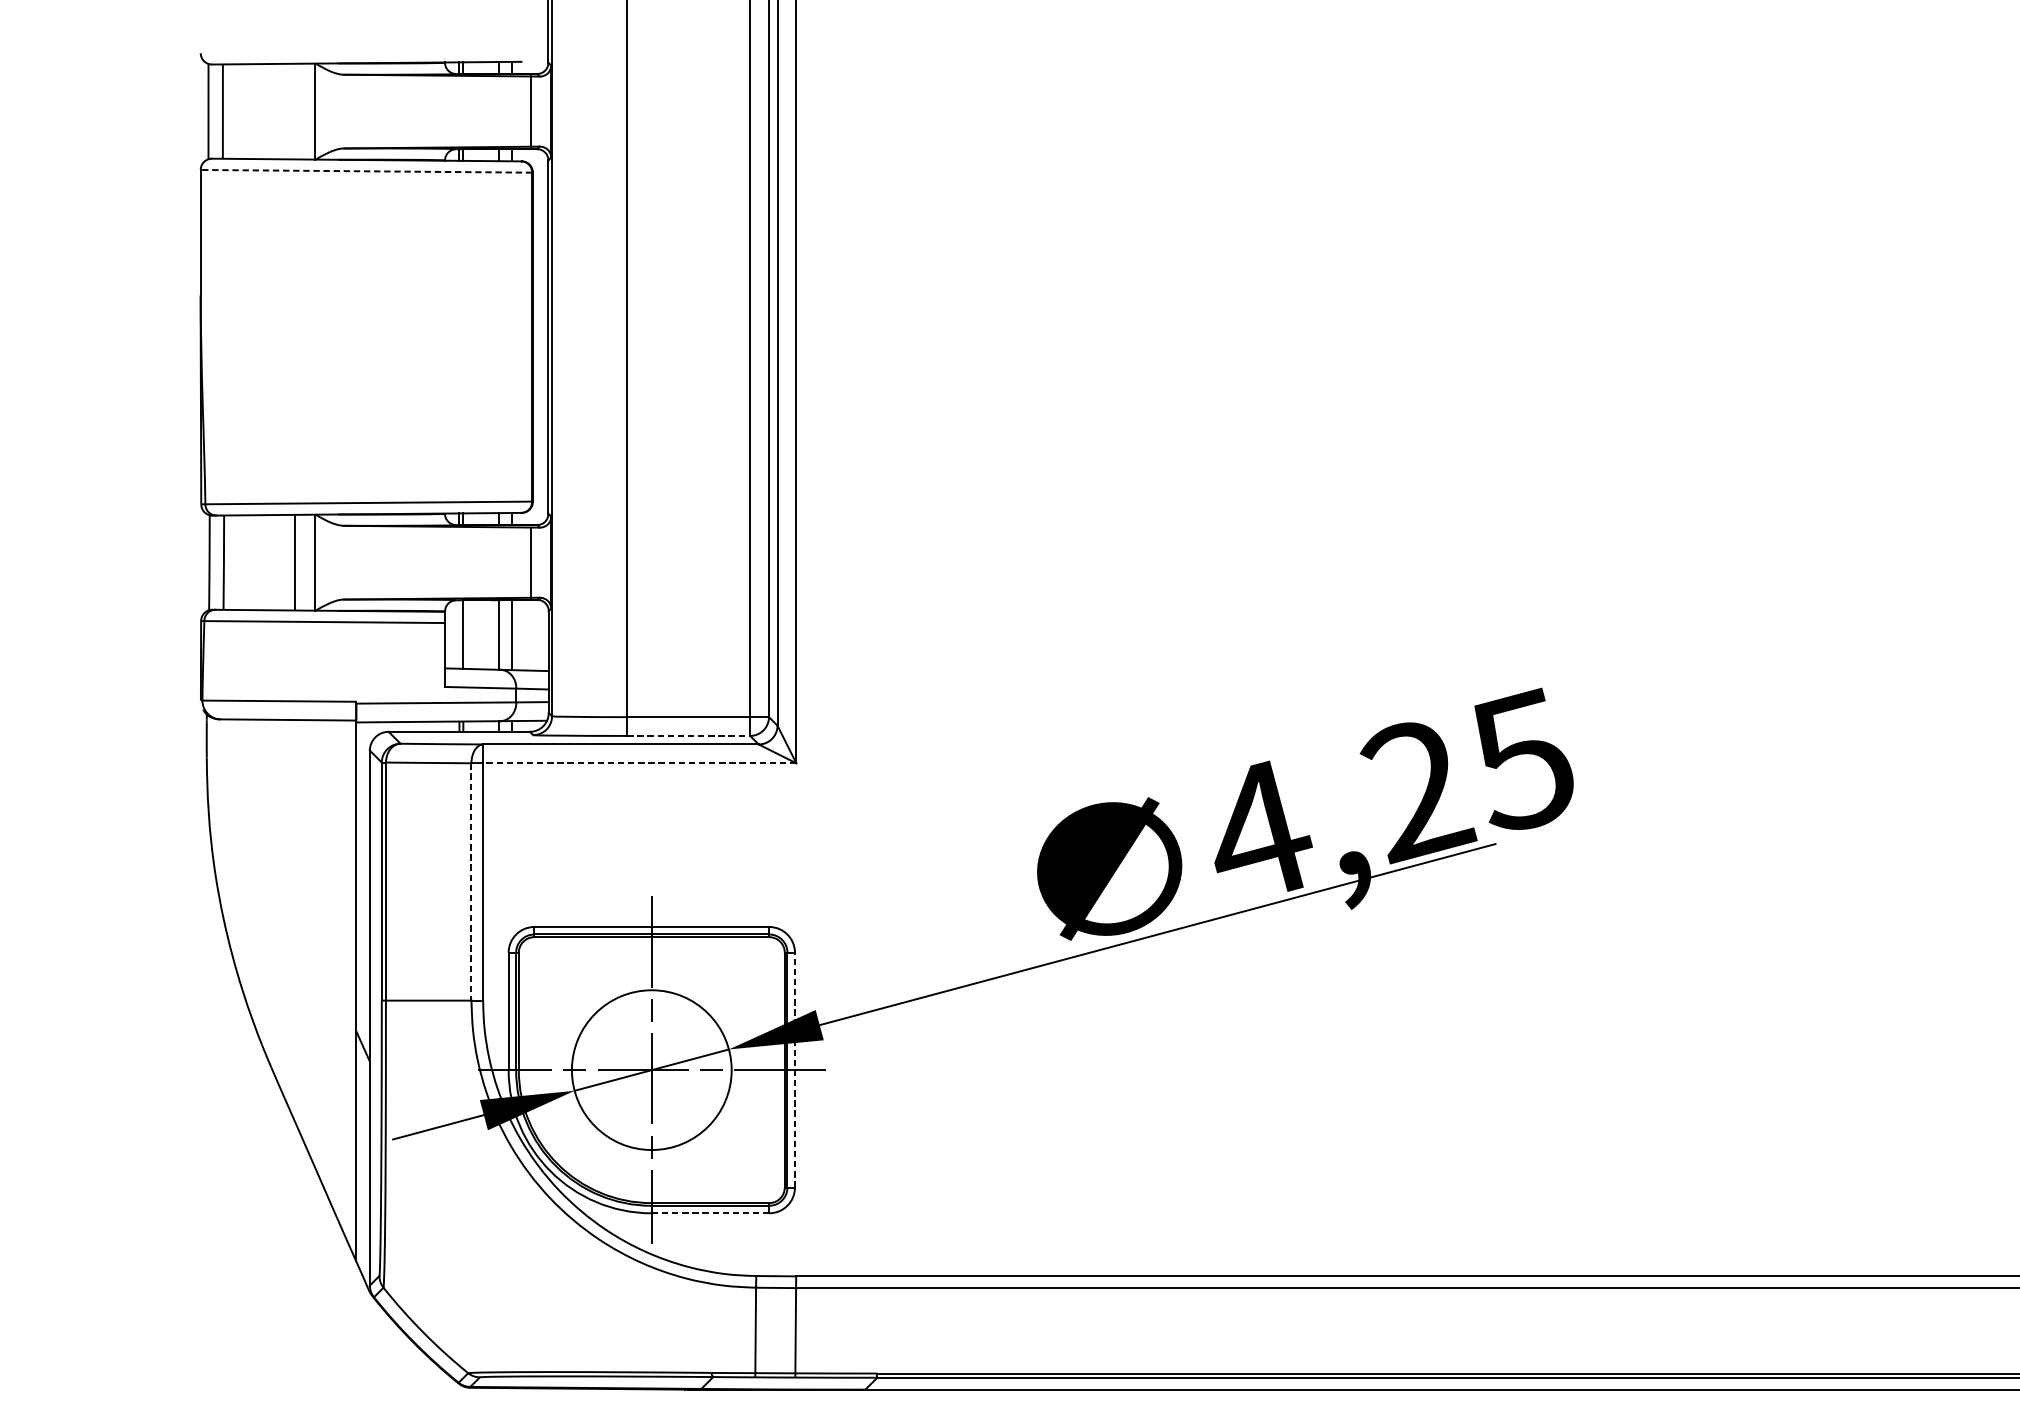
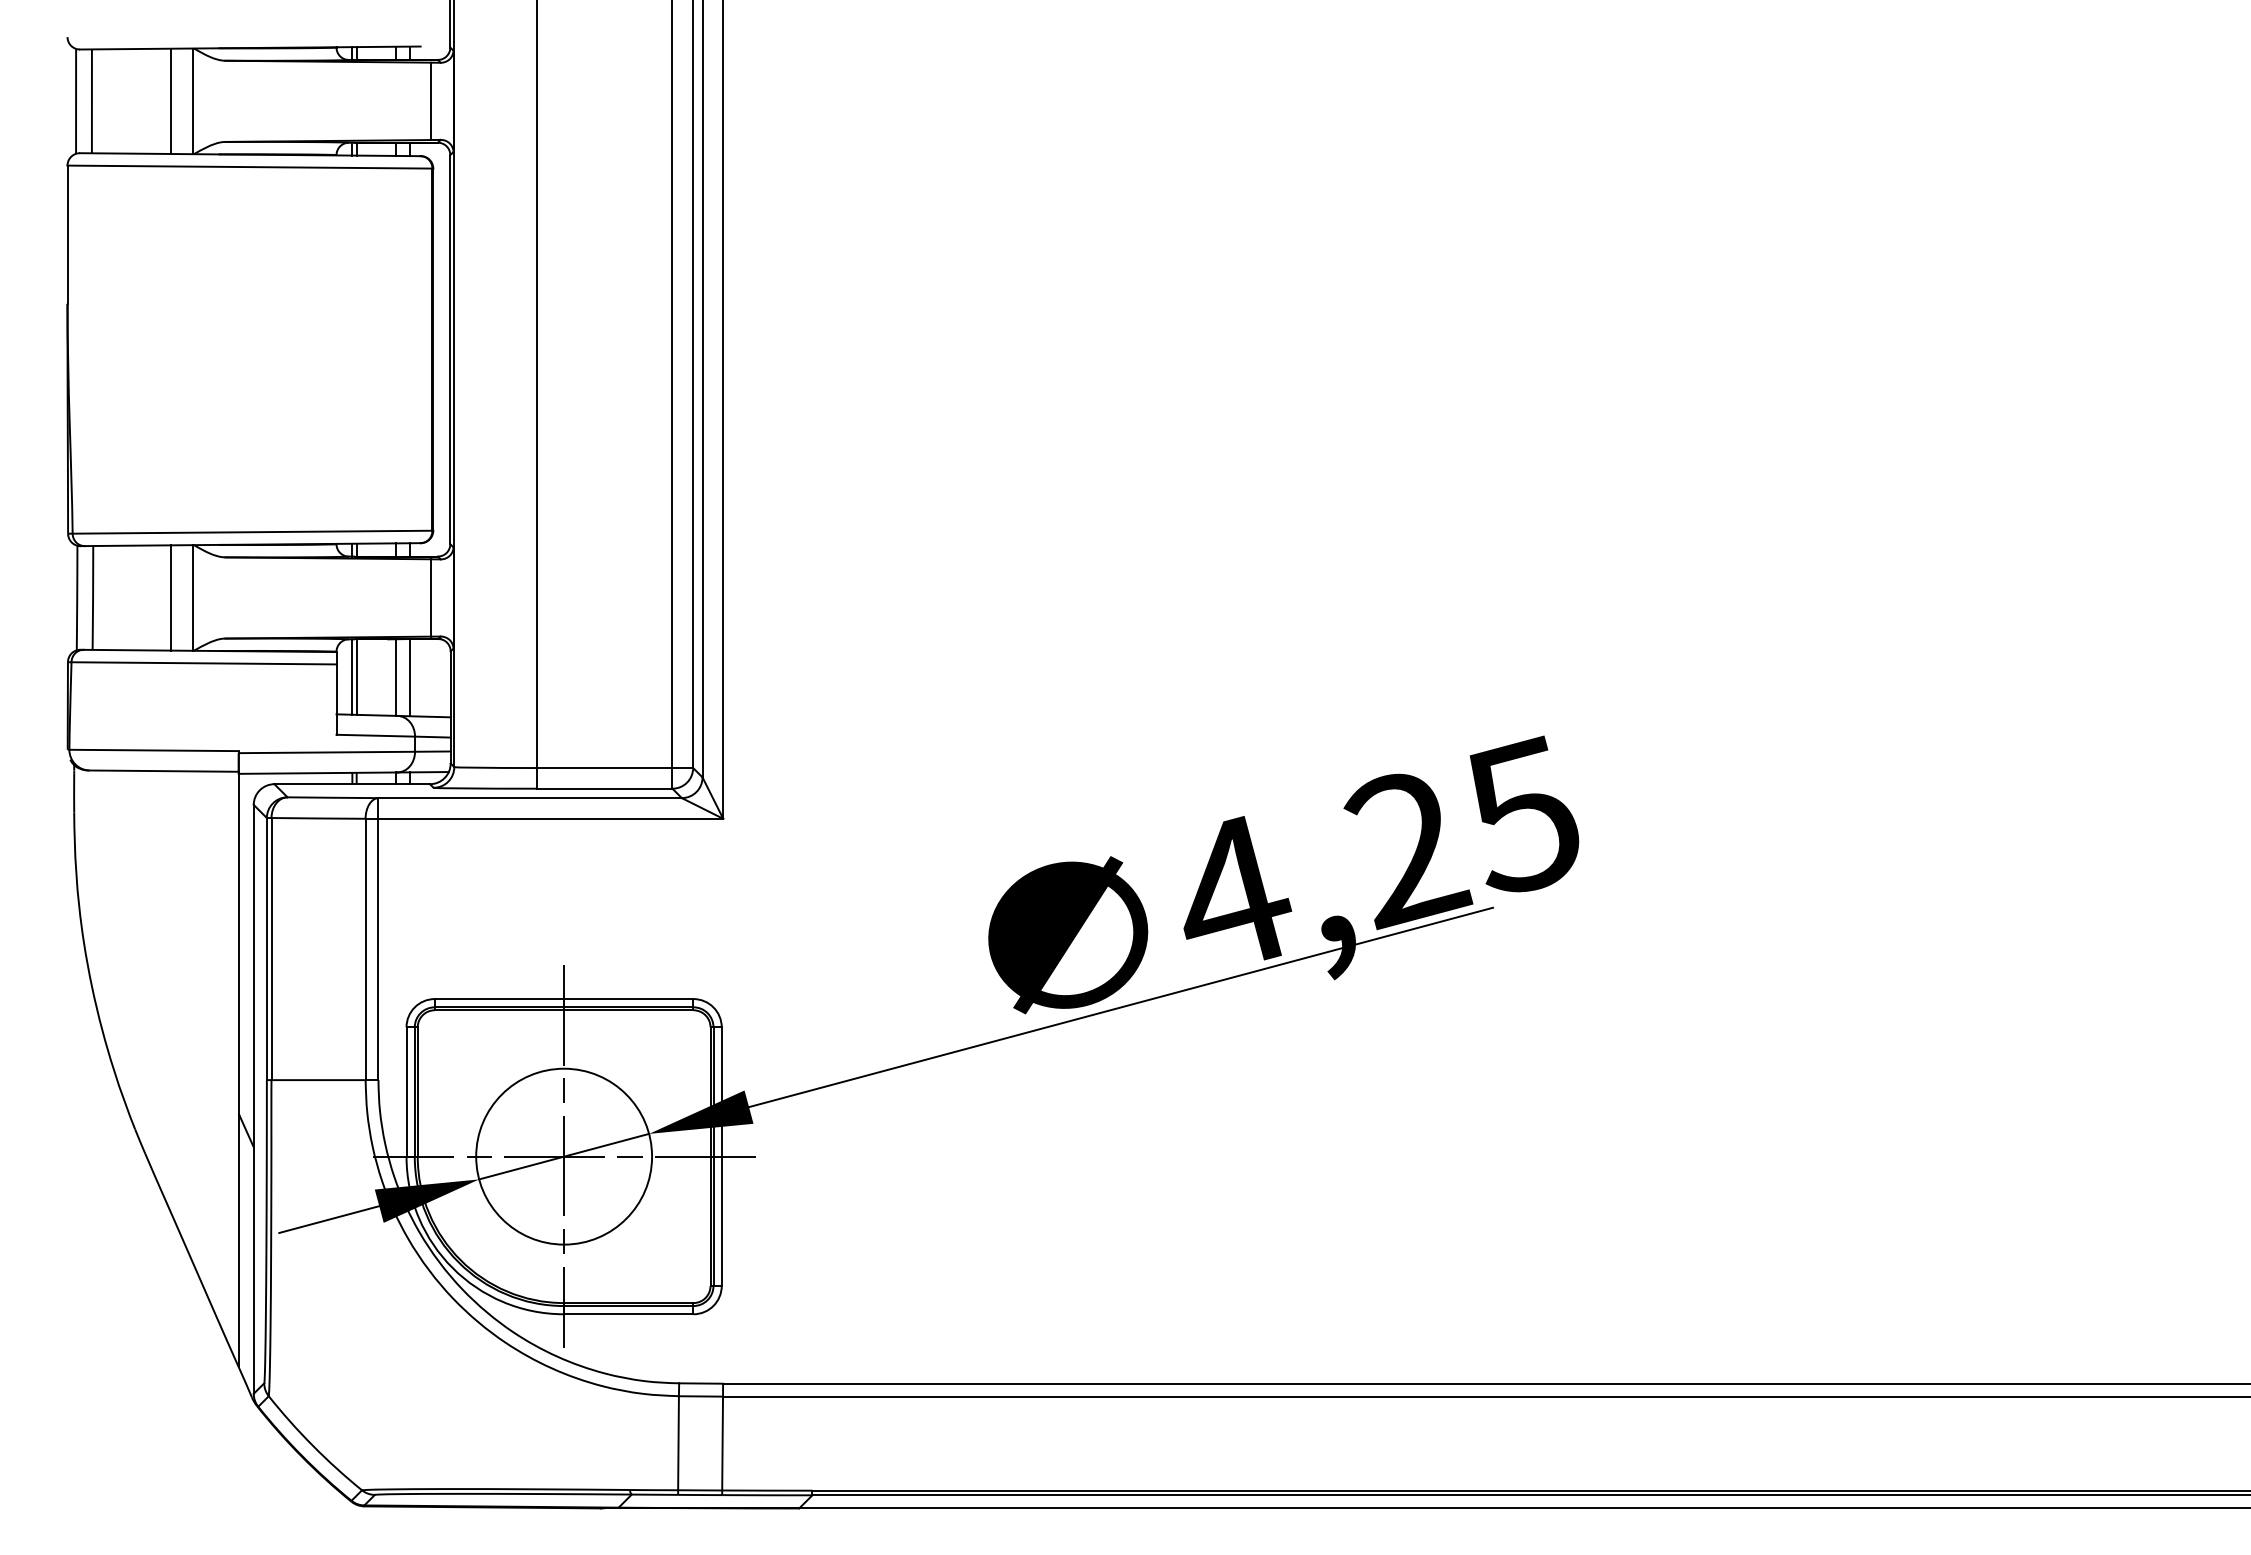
line: (294, 110) -> (170, 100), added
line: (366, 171) -> (249, 167), dashed -> solid
line: (459, 634) -> (352, 676), added
line: (688, 735) -> (604, 788), dashed -> solid
line: (639, 762) -> (550, 818), dashed -> solid
line: (471, 881) -> (365, 949), dashed -> solid
line: (794, 1069) -> (721, 1156), dashed -> solid
line: (710, 1213) -> (628, 1314), dashed -> solid

